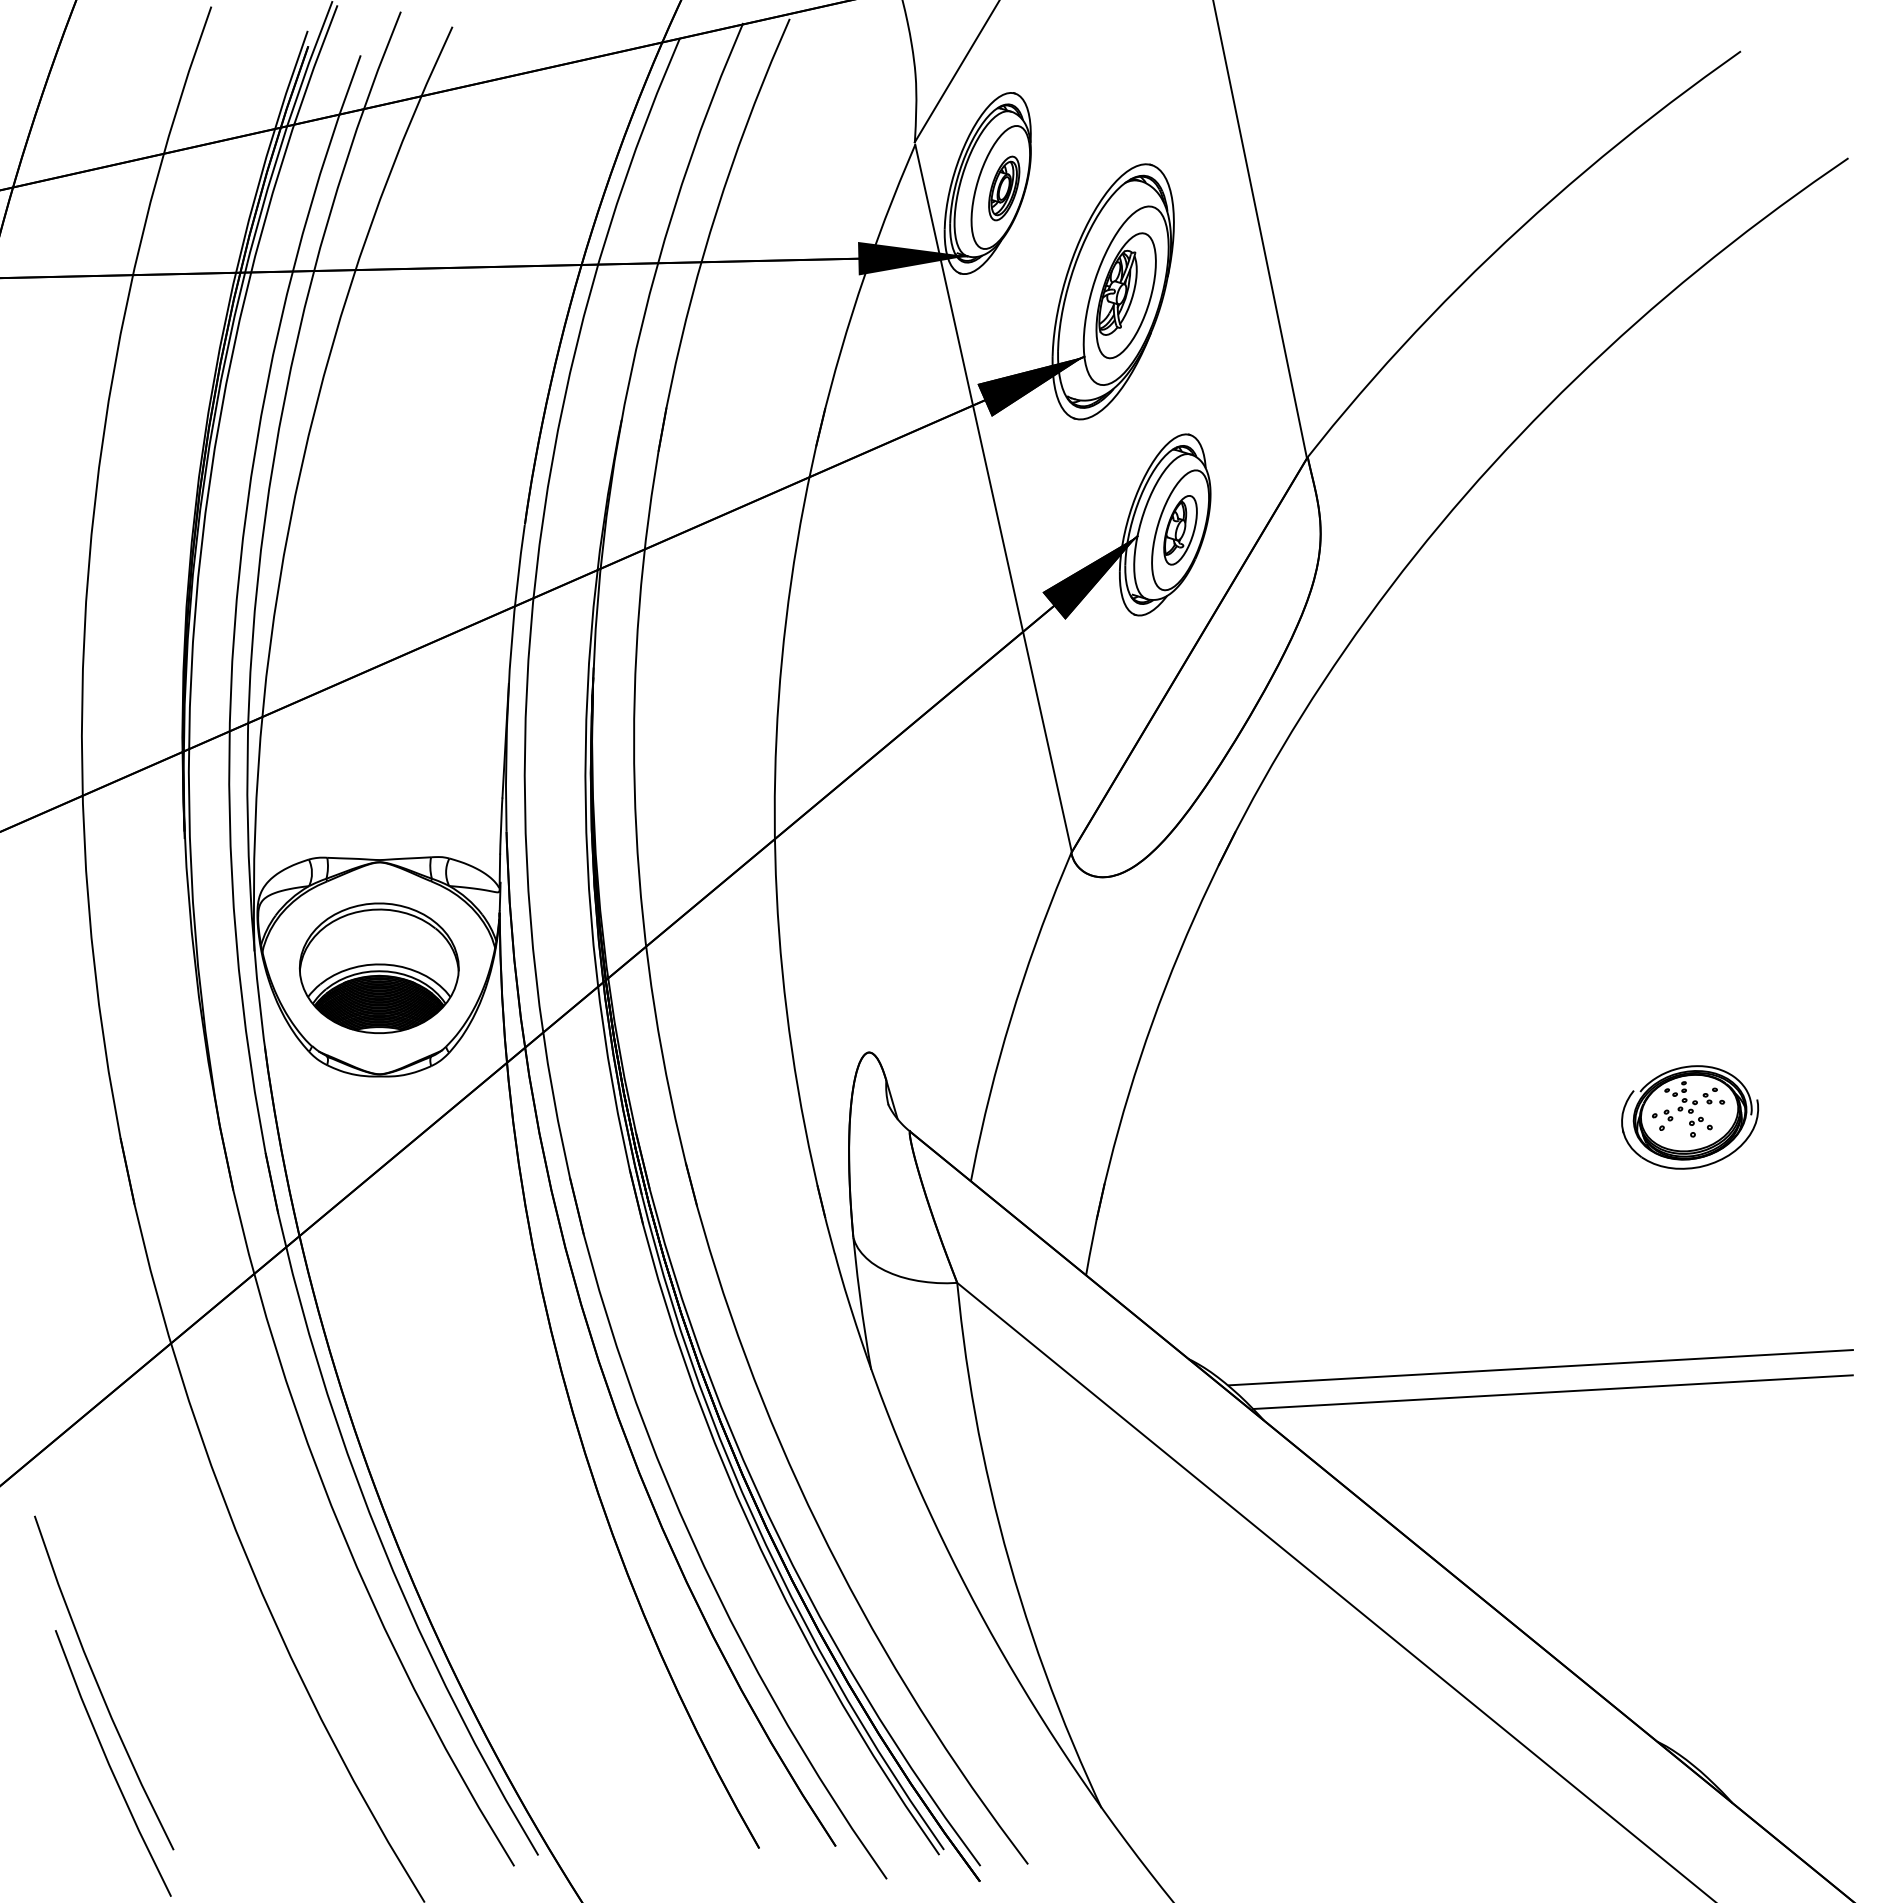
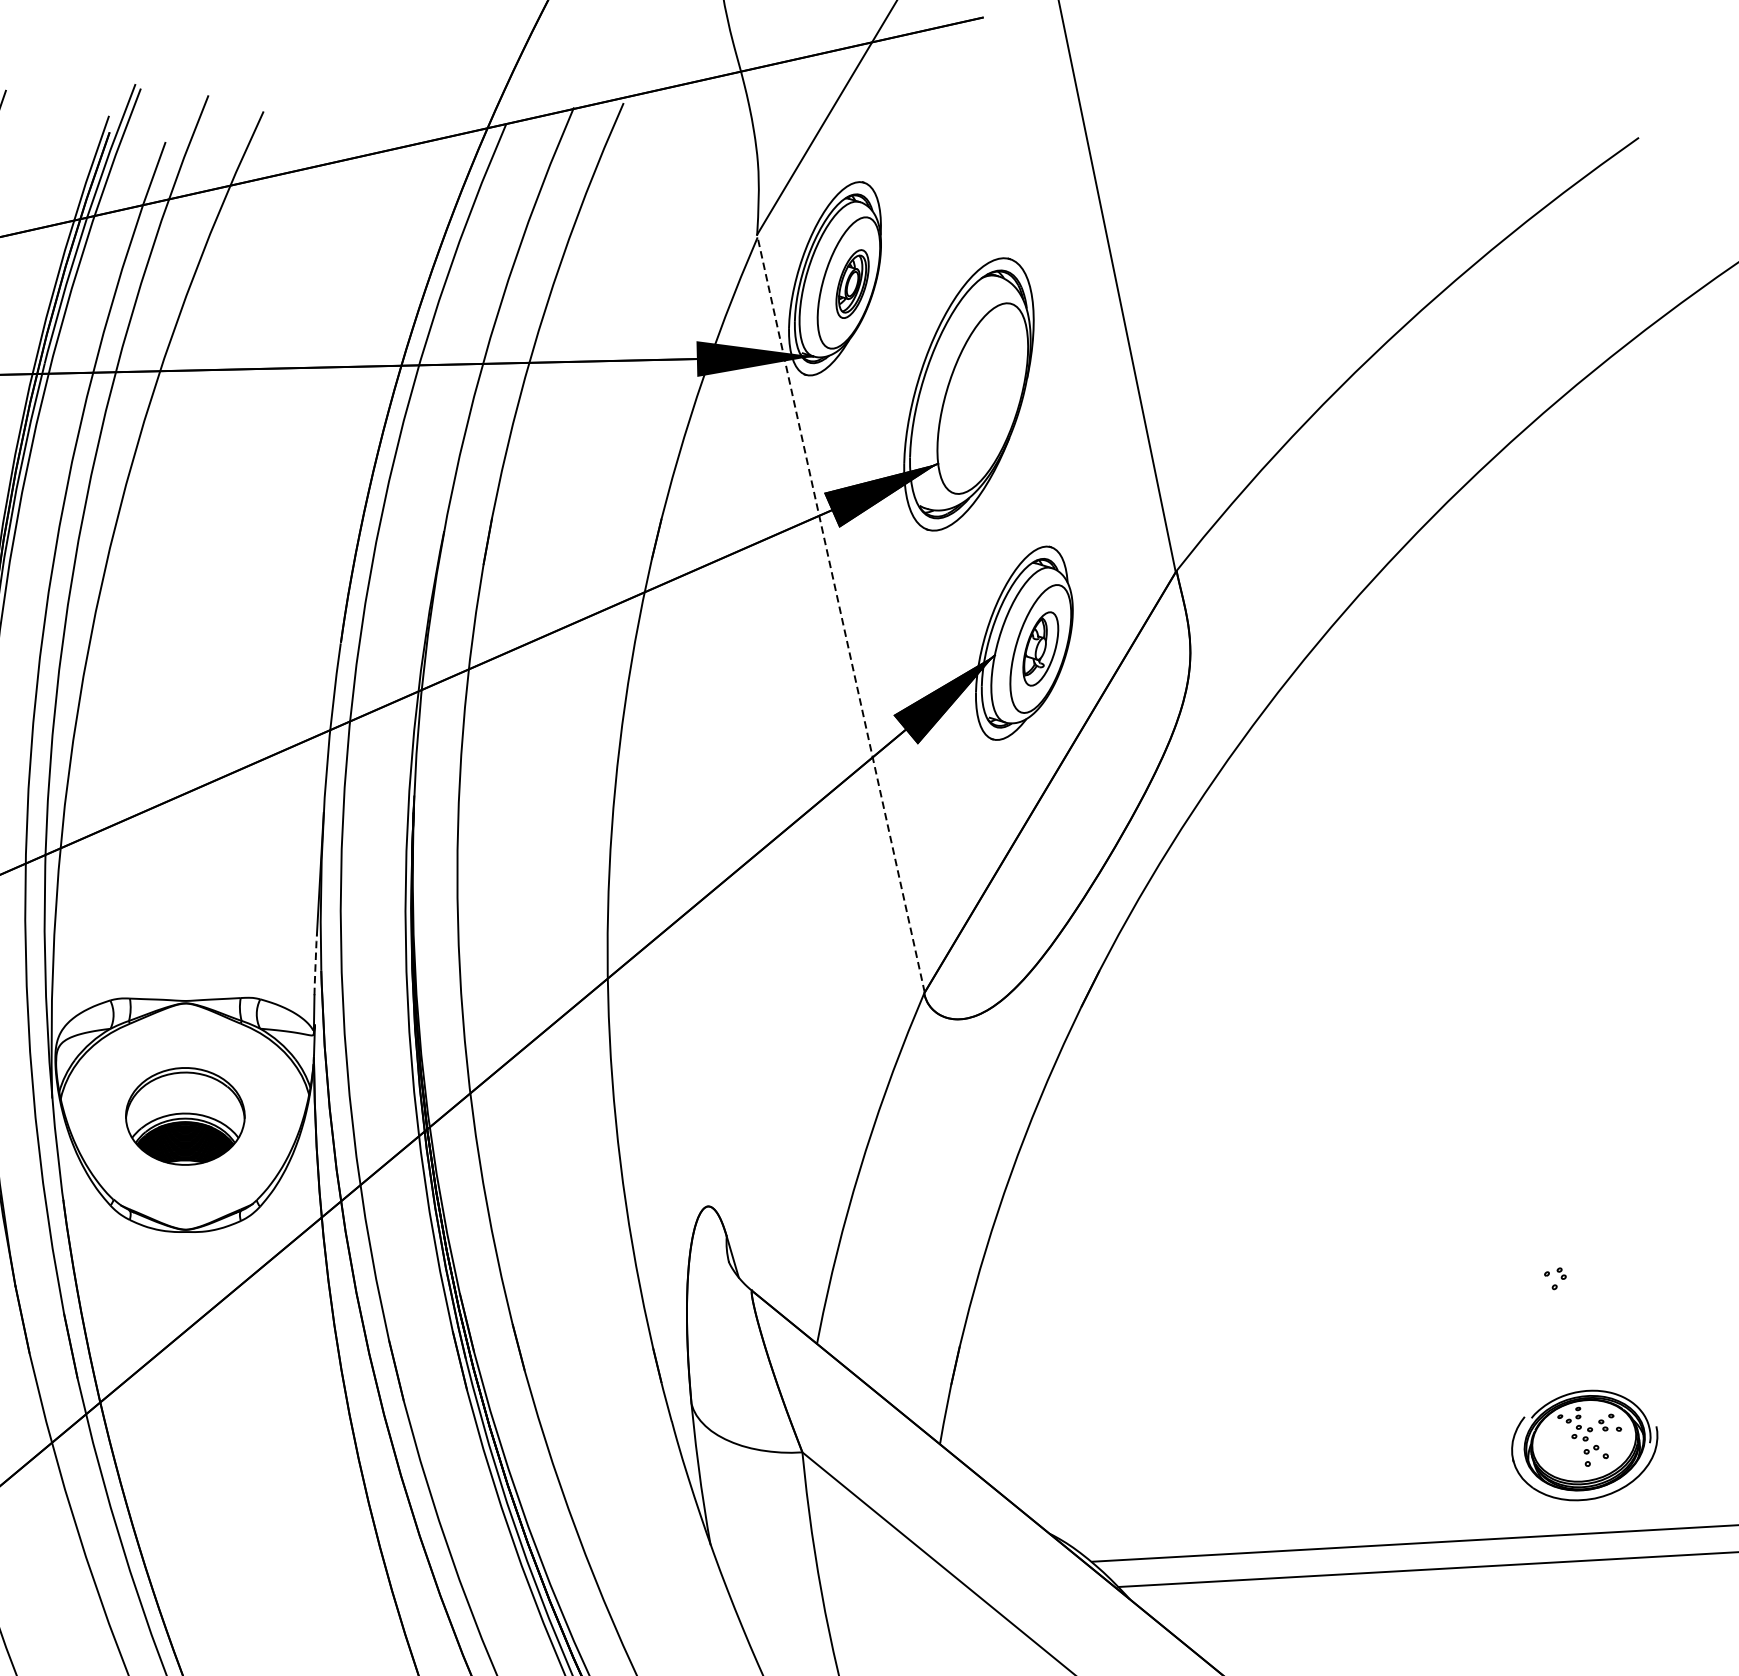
part: (1125, 295) -> (982, 398), removed
line: (993, 497) -> (841, 613), solid -> dashed
line: (501, 825) -> (315, 964), solid -> dashed
part: (378, 967) -> (184, 1115), size x0.7
part: (1690, 1117) -> (1585, 1445), moved

